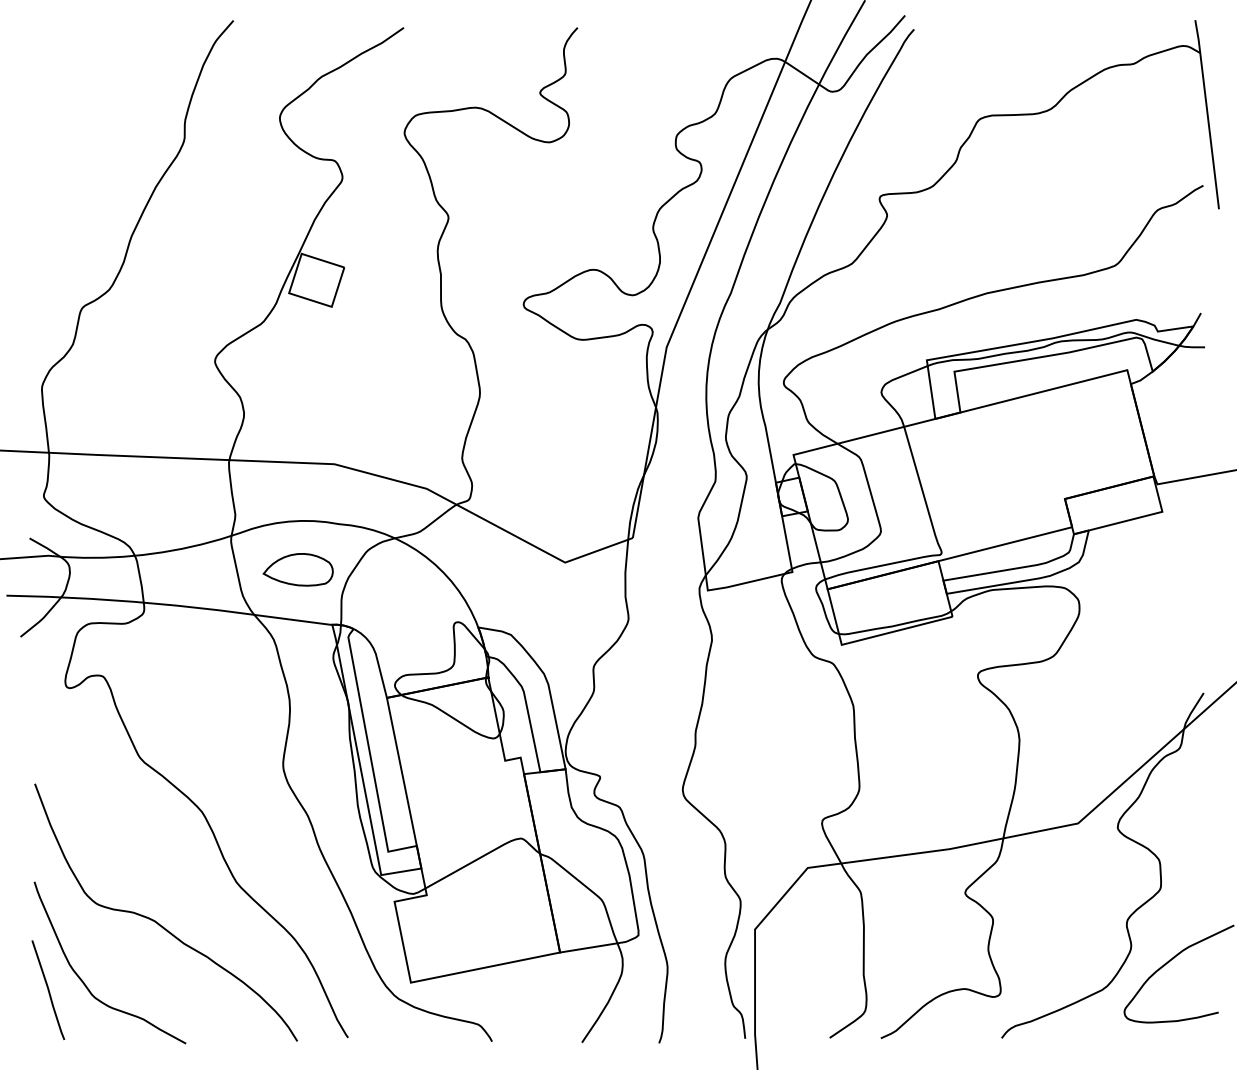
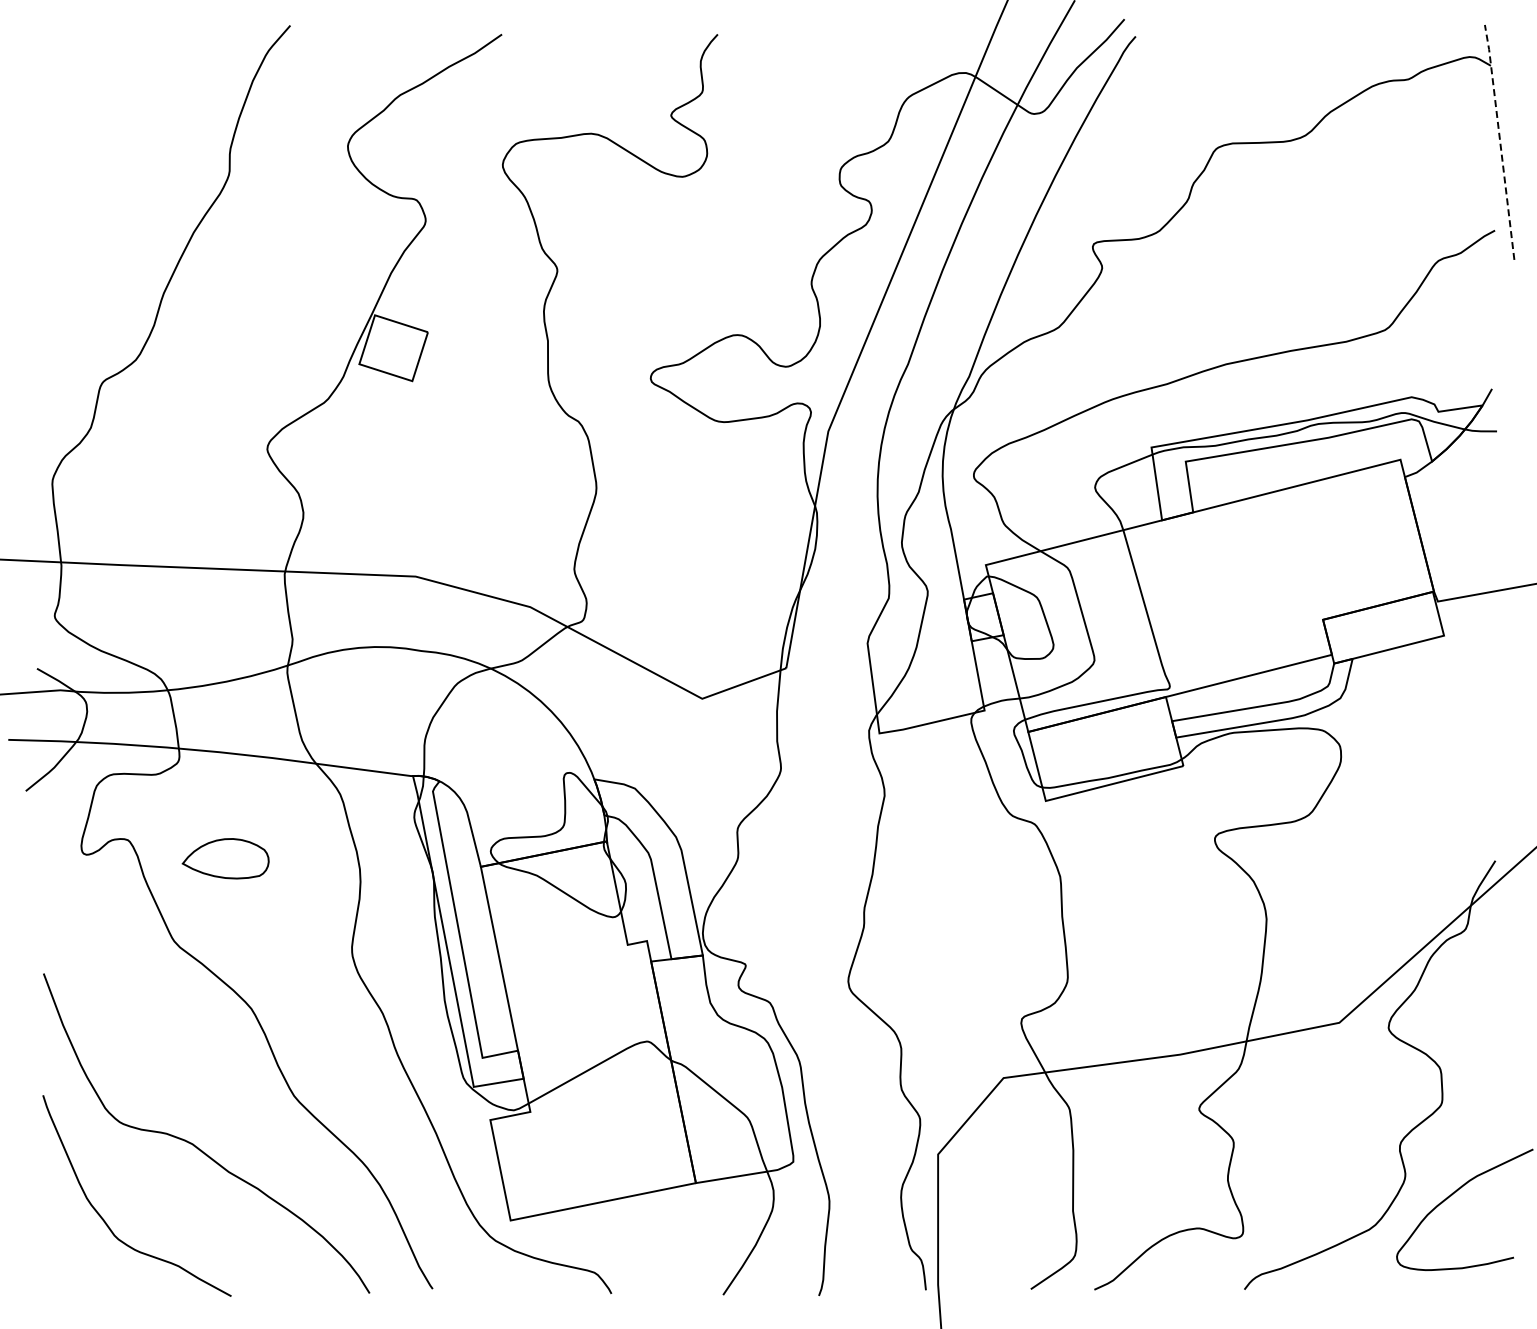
line: (1207, 113) -> (1500, 141), solid -> dashed
part: (298, 569) -> (225, 858), moved
line: (47, 989) -> (59, 1229), removed

